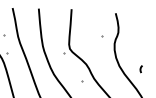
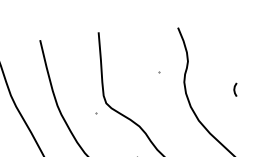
line: (140, 69) -> (234, 90), moved

